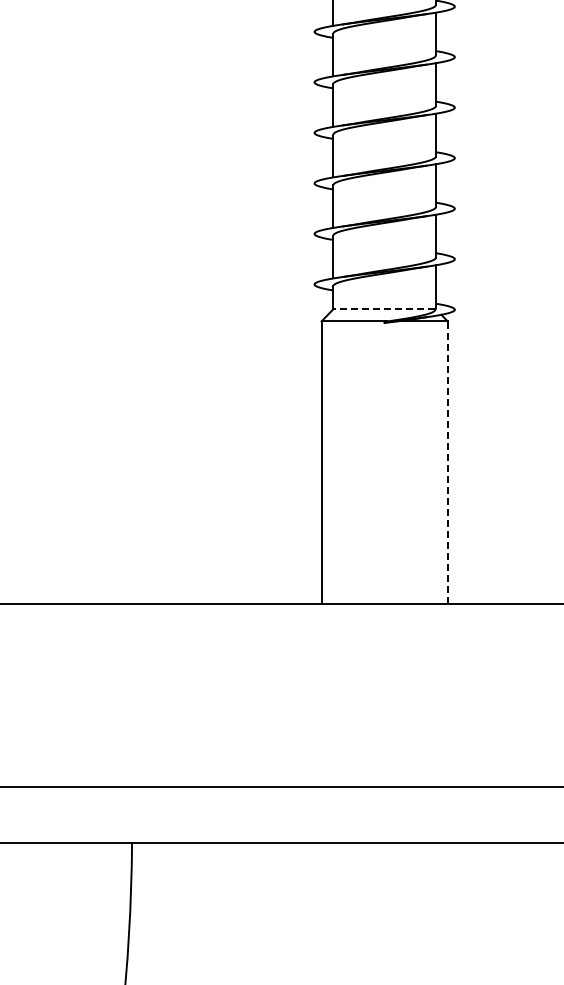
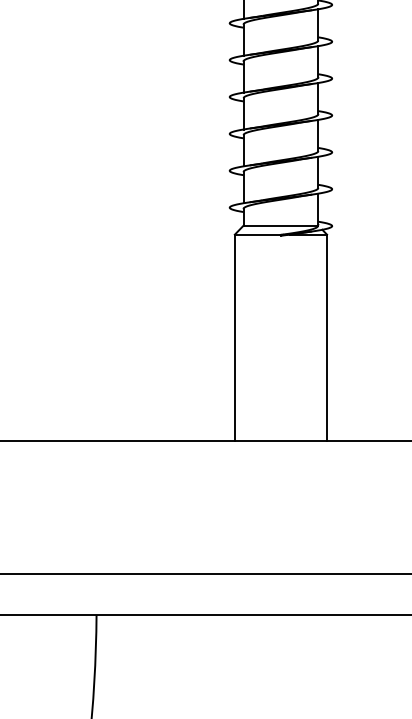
line: (384, 309) -> (280, 225), dashed -> solid
line: (447, 462) -> (326, 337), dashed -> solid

